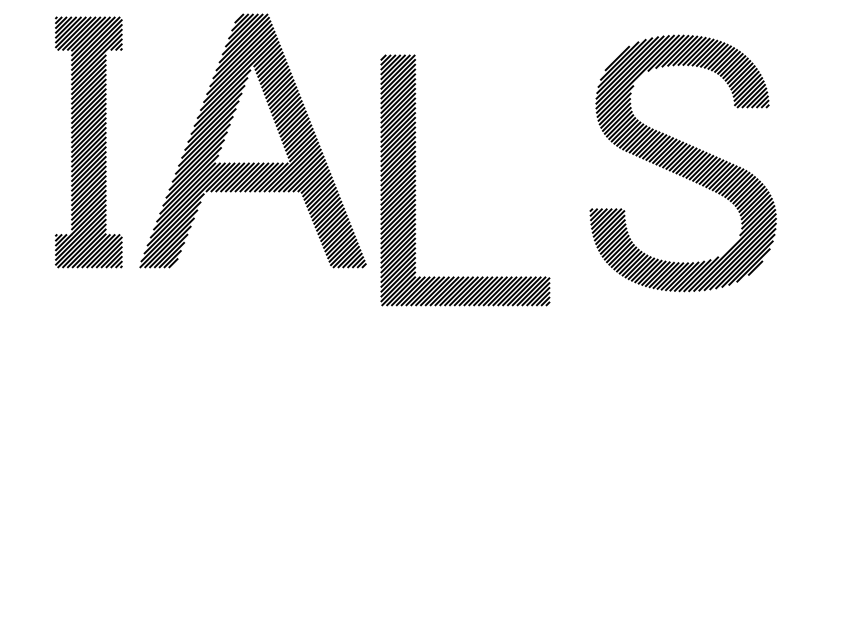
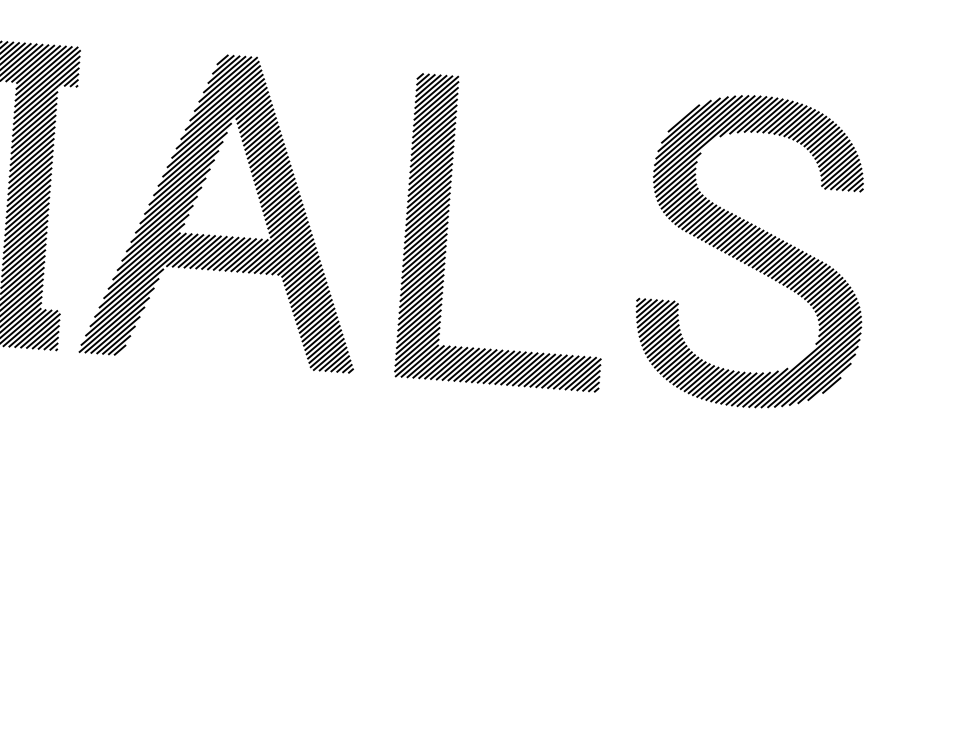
part: (682, 163) -> (752, 251), moved
part: (416, 180) -> (448, 228), moved

